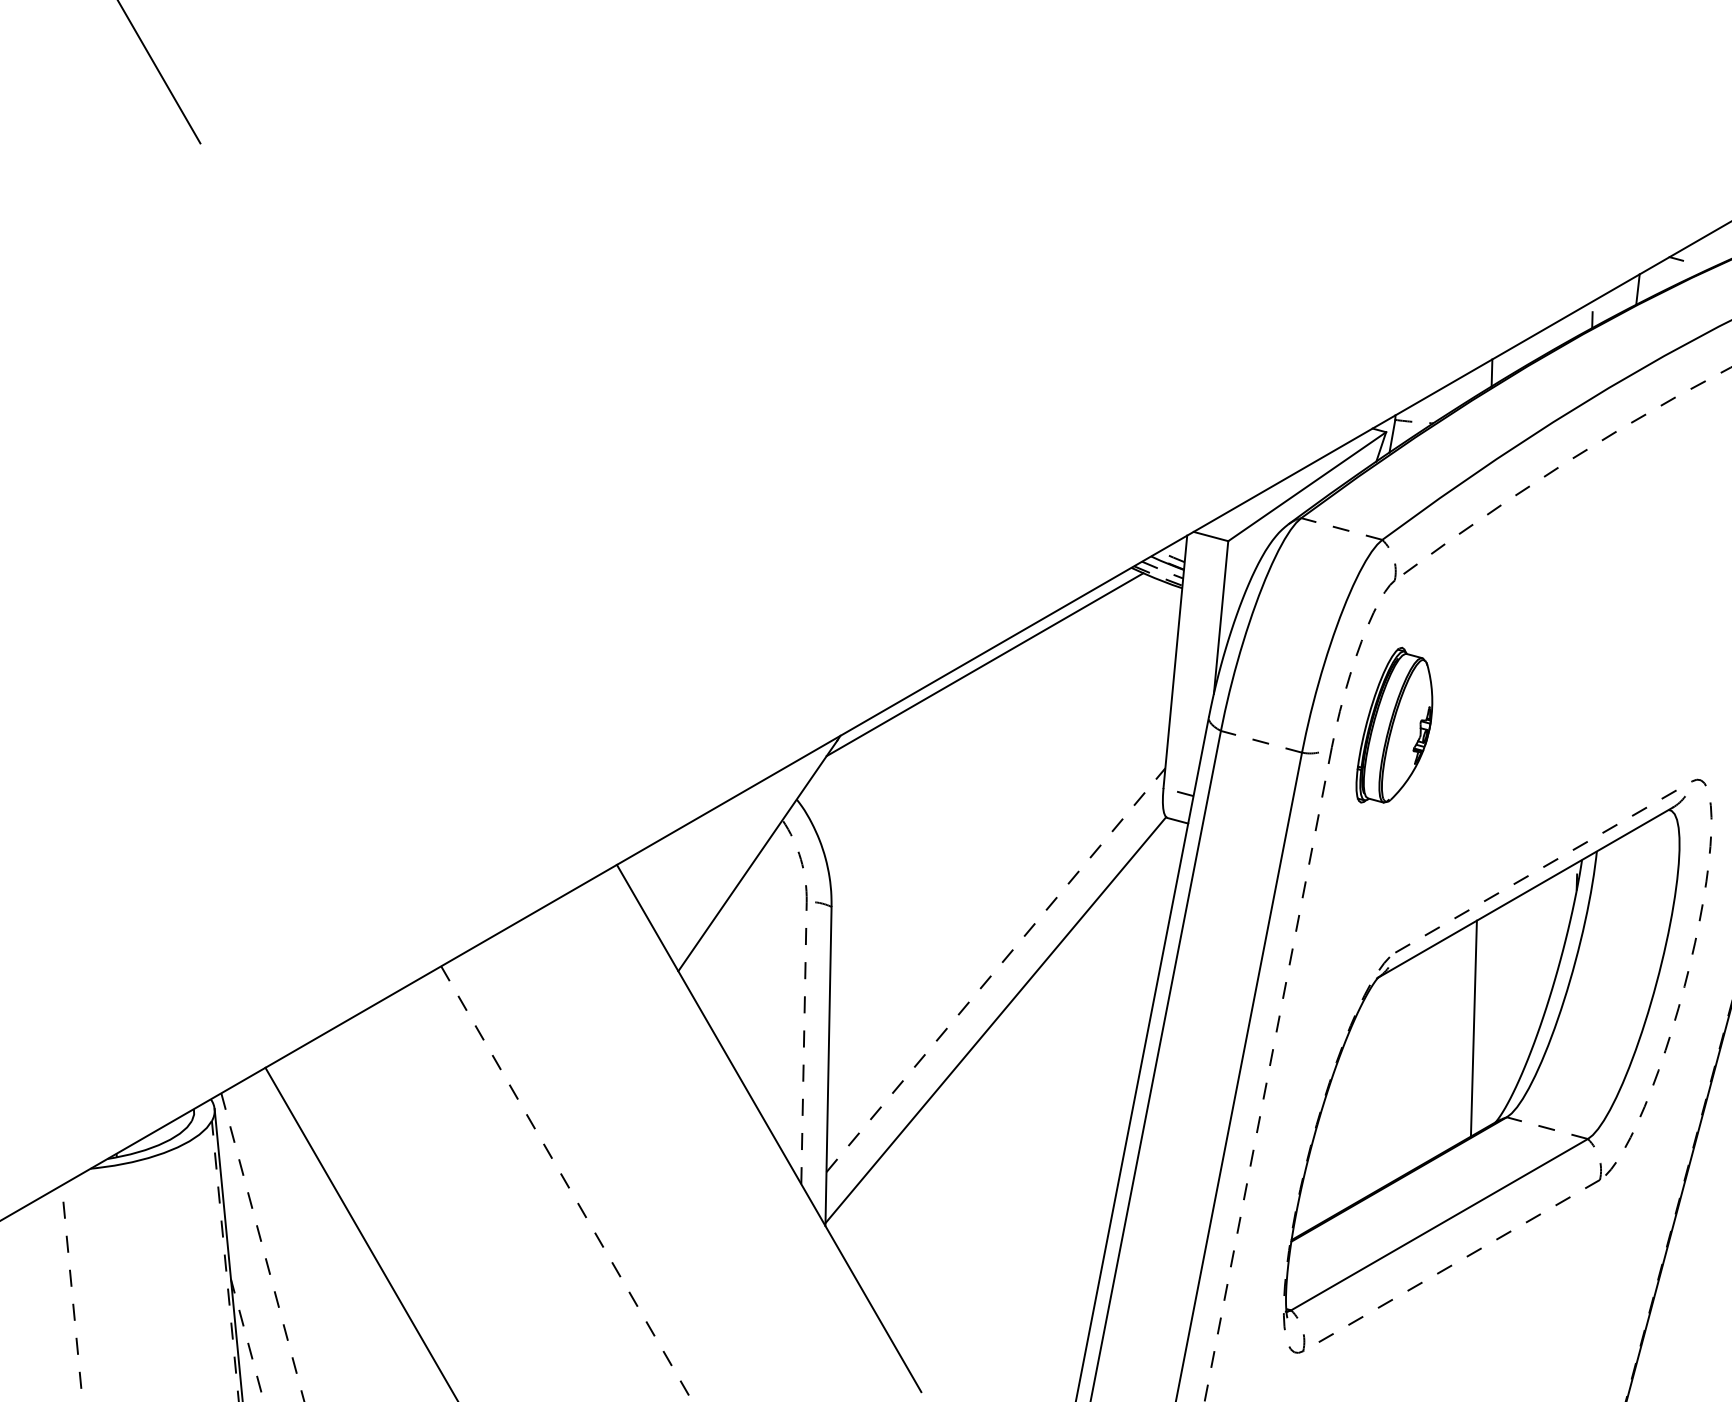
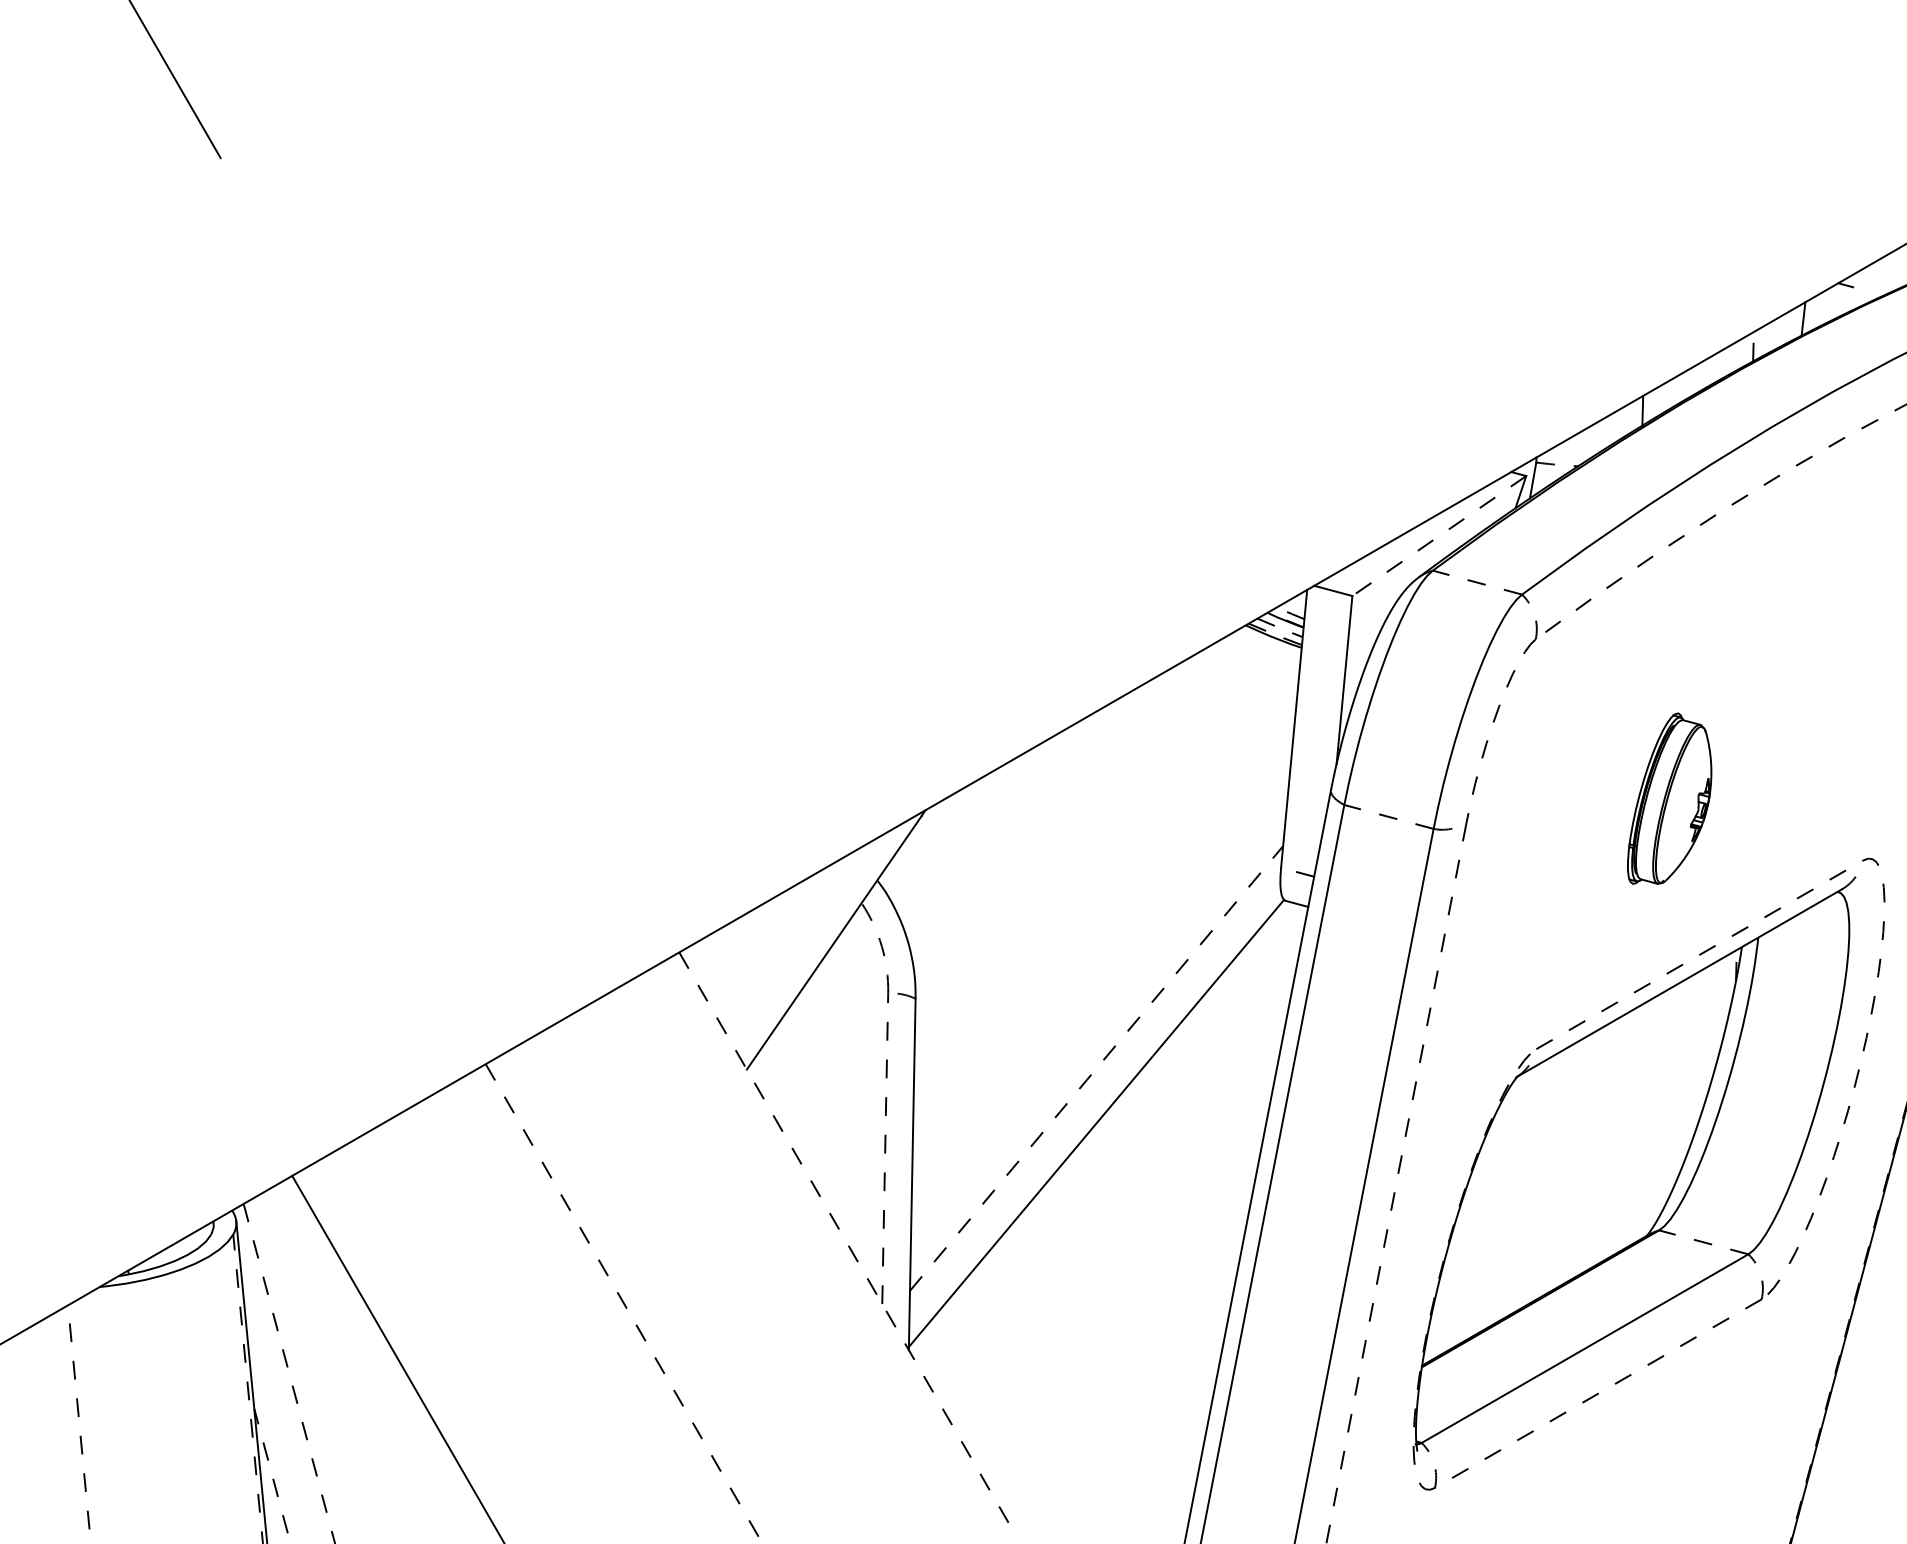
line: (1307, 486) -> (1439, 535), solid -> dashed
line: (984, 664) -> (1083, 731), removed
part: (1394, 724) -> (1669, 797), moved
line: (1473, 1028) -> (1622, 1132), removed
line: (769, 1128) -> (847, 1242), solid -> dashed

